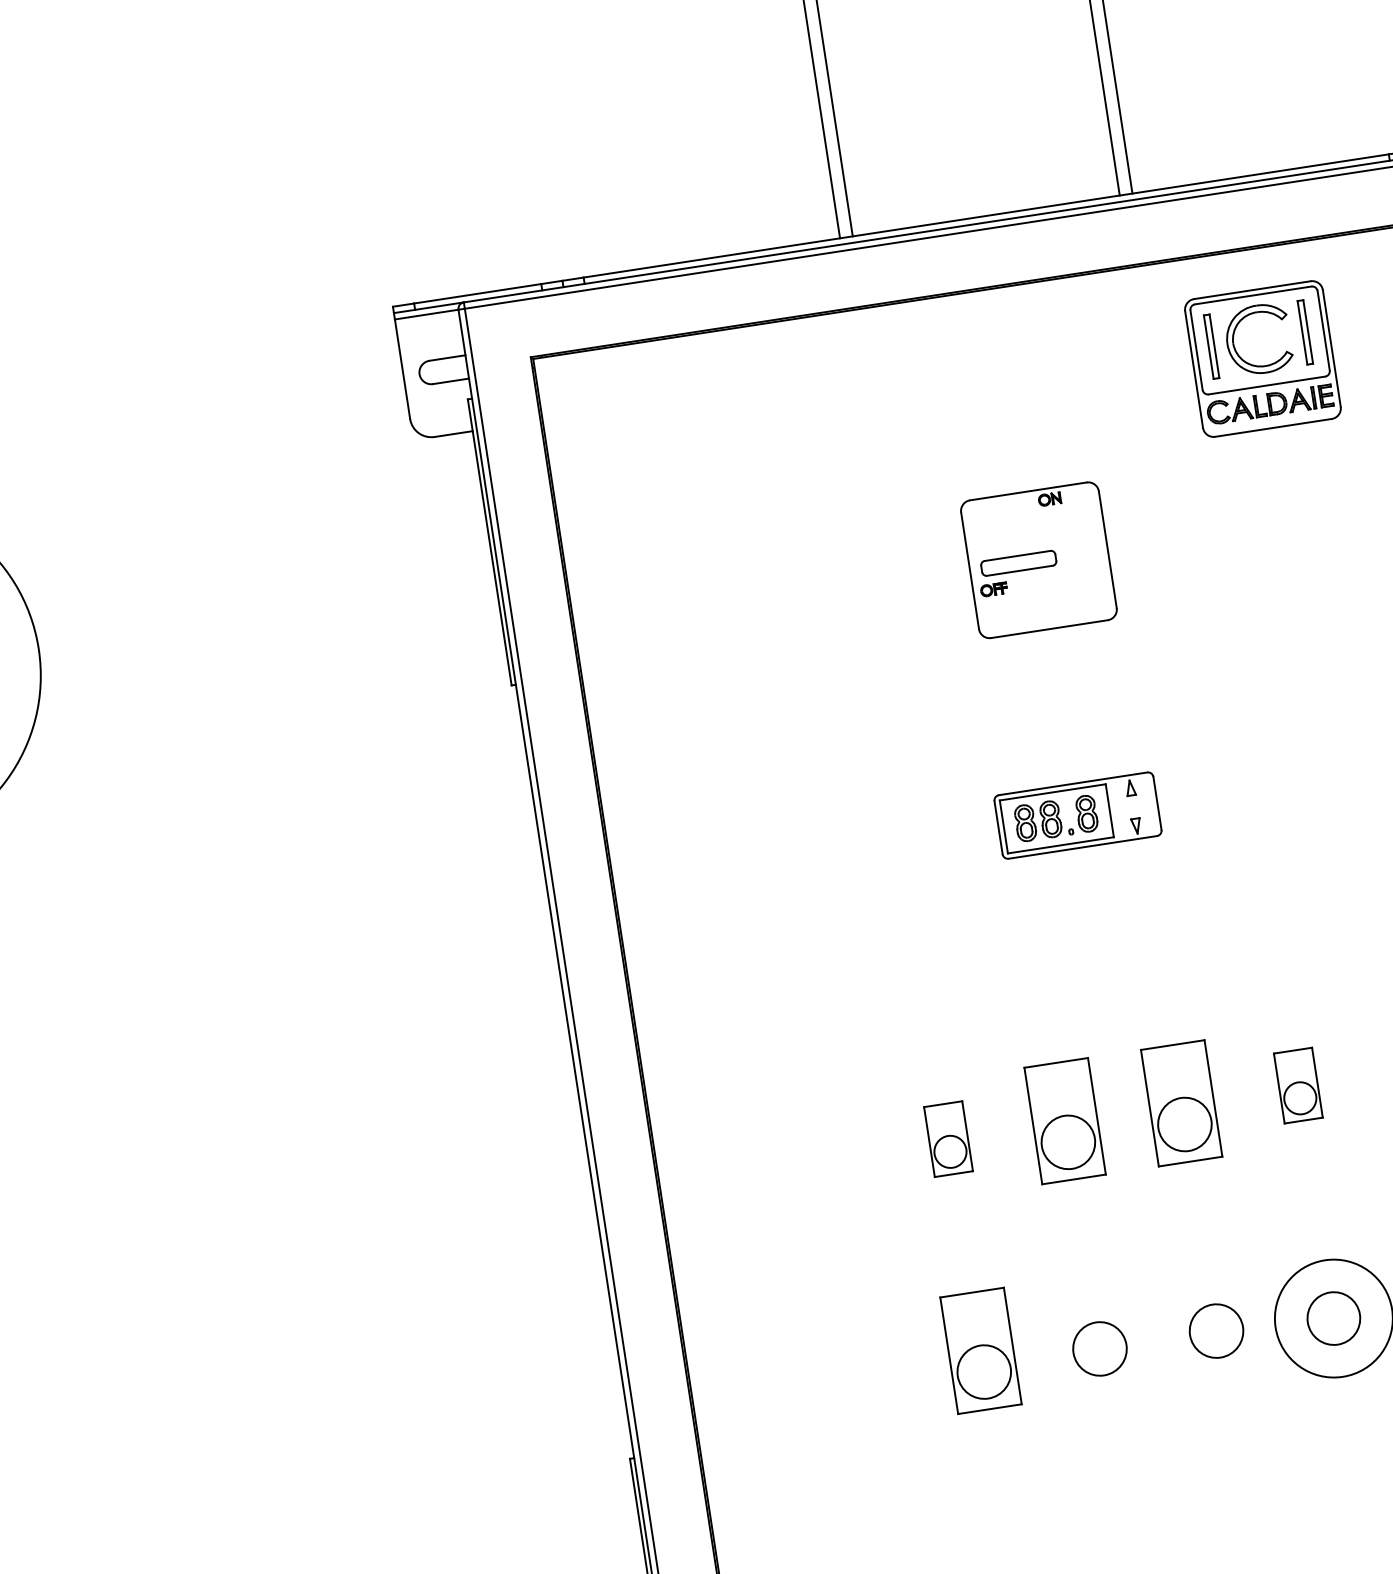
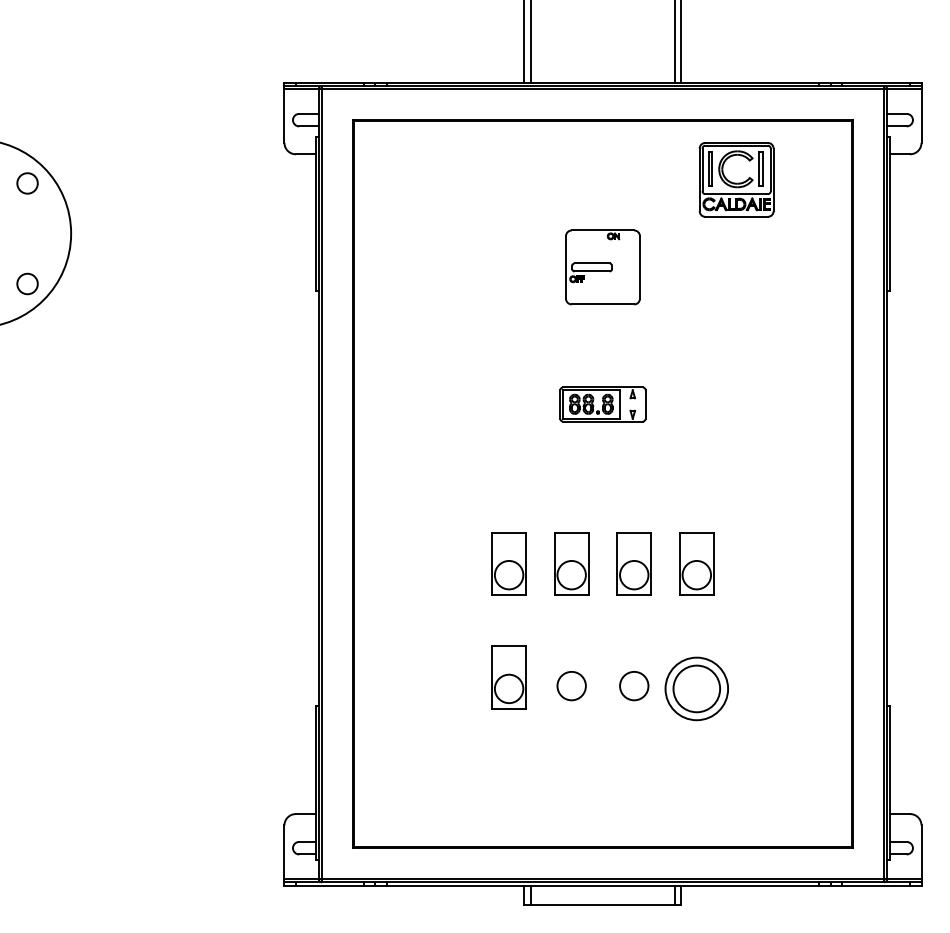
part: (1297, 1085) -> (696, 563), size x1.67
part: (947, 1138) -> (508, 563), size x1.67
circle: (1333, 1317) -> (696, 688), size x1.67

